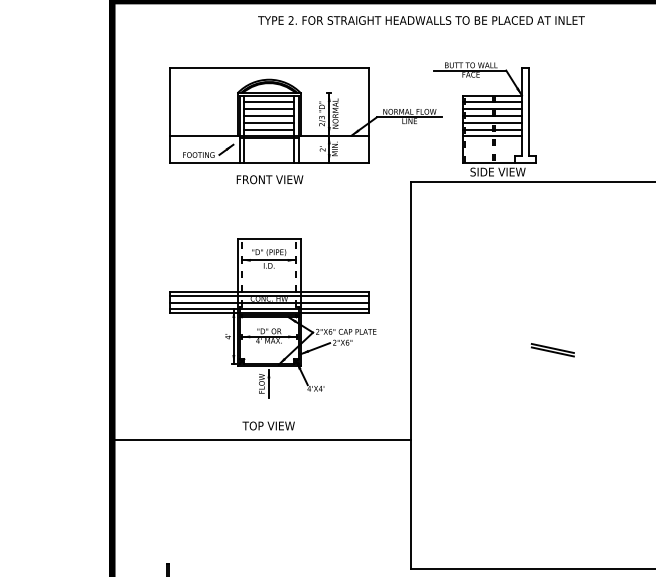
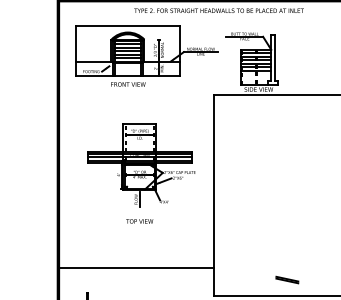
part: (304, 123) -> (146, 55), moved
line: (553, 349) -> (287, 279), moved
line: (260, 439) -> (135, 267), moved

